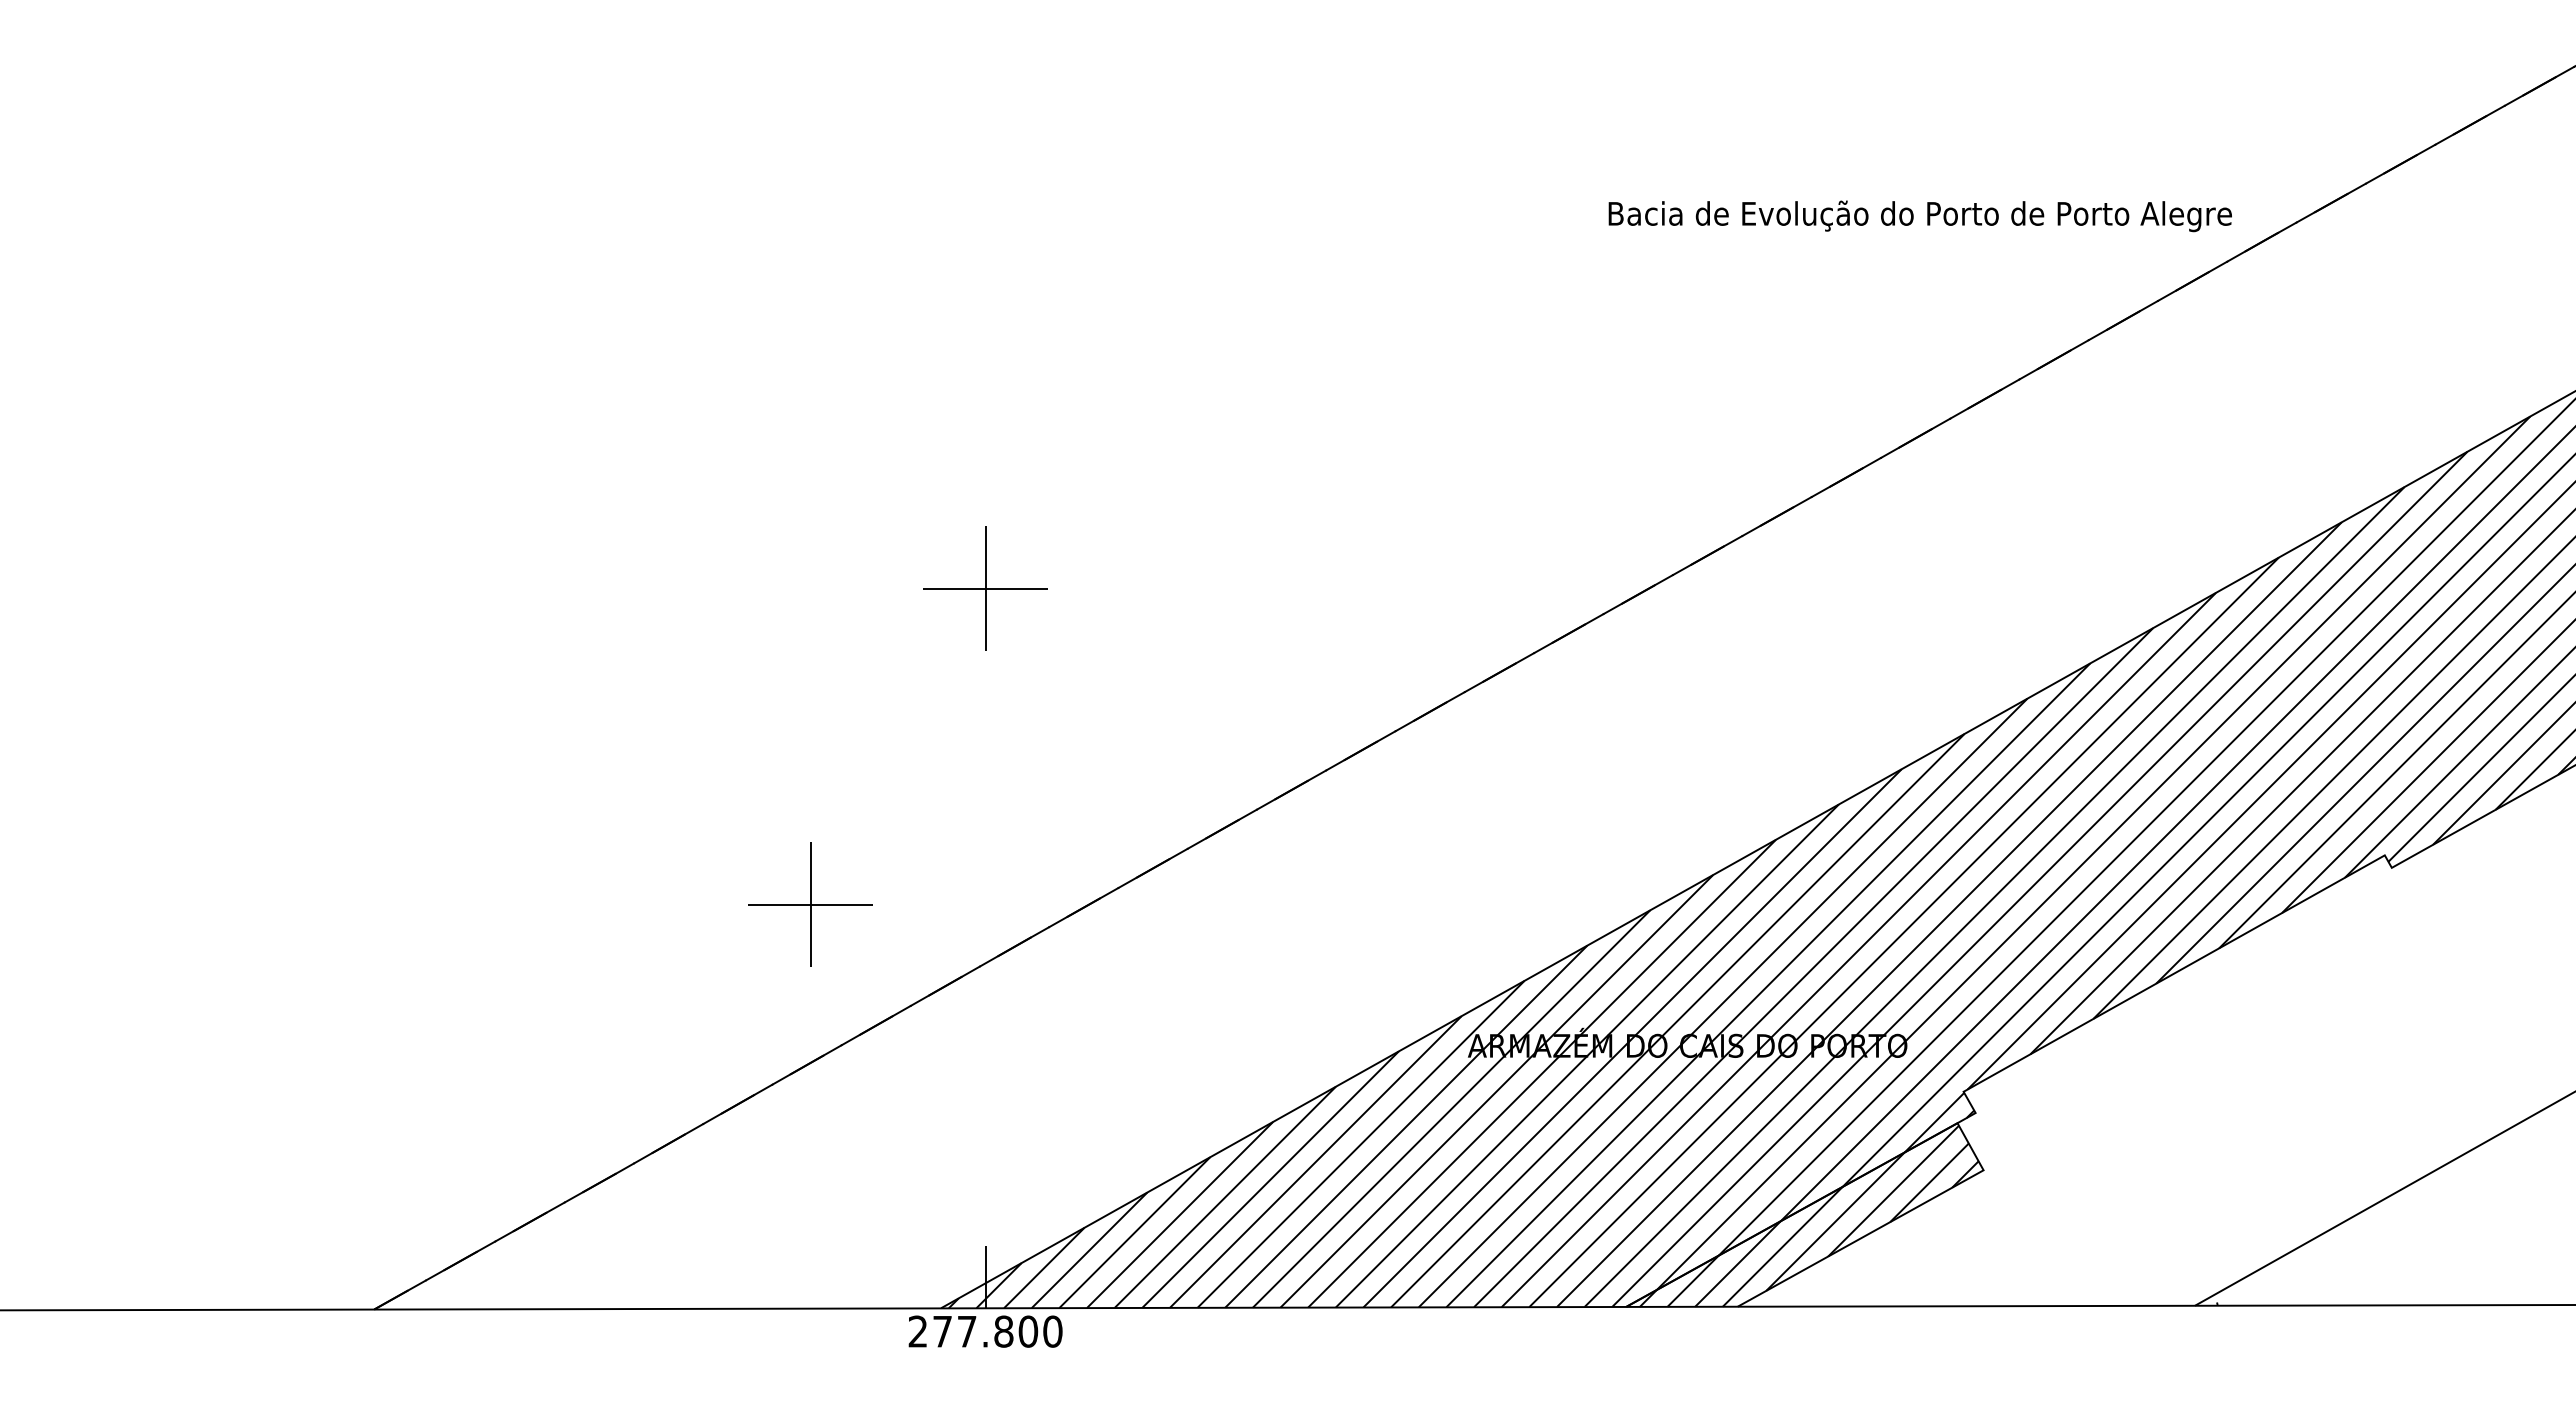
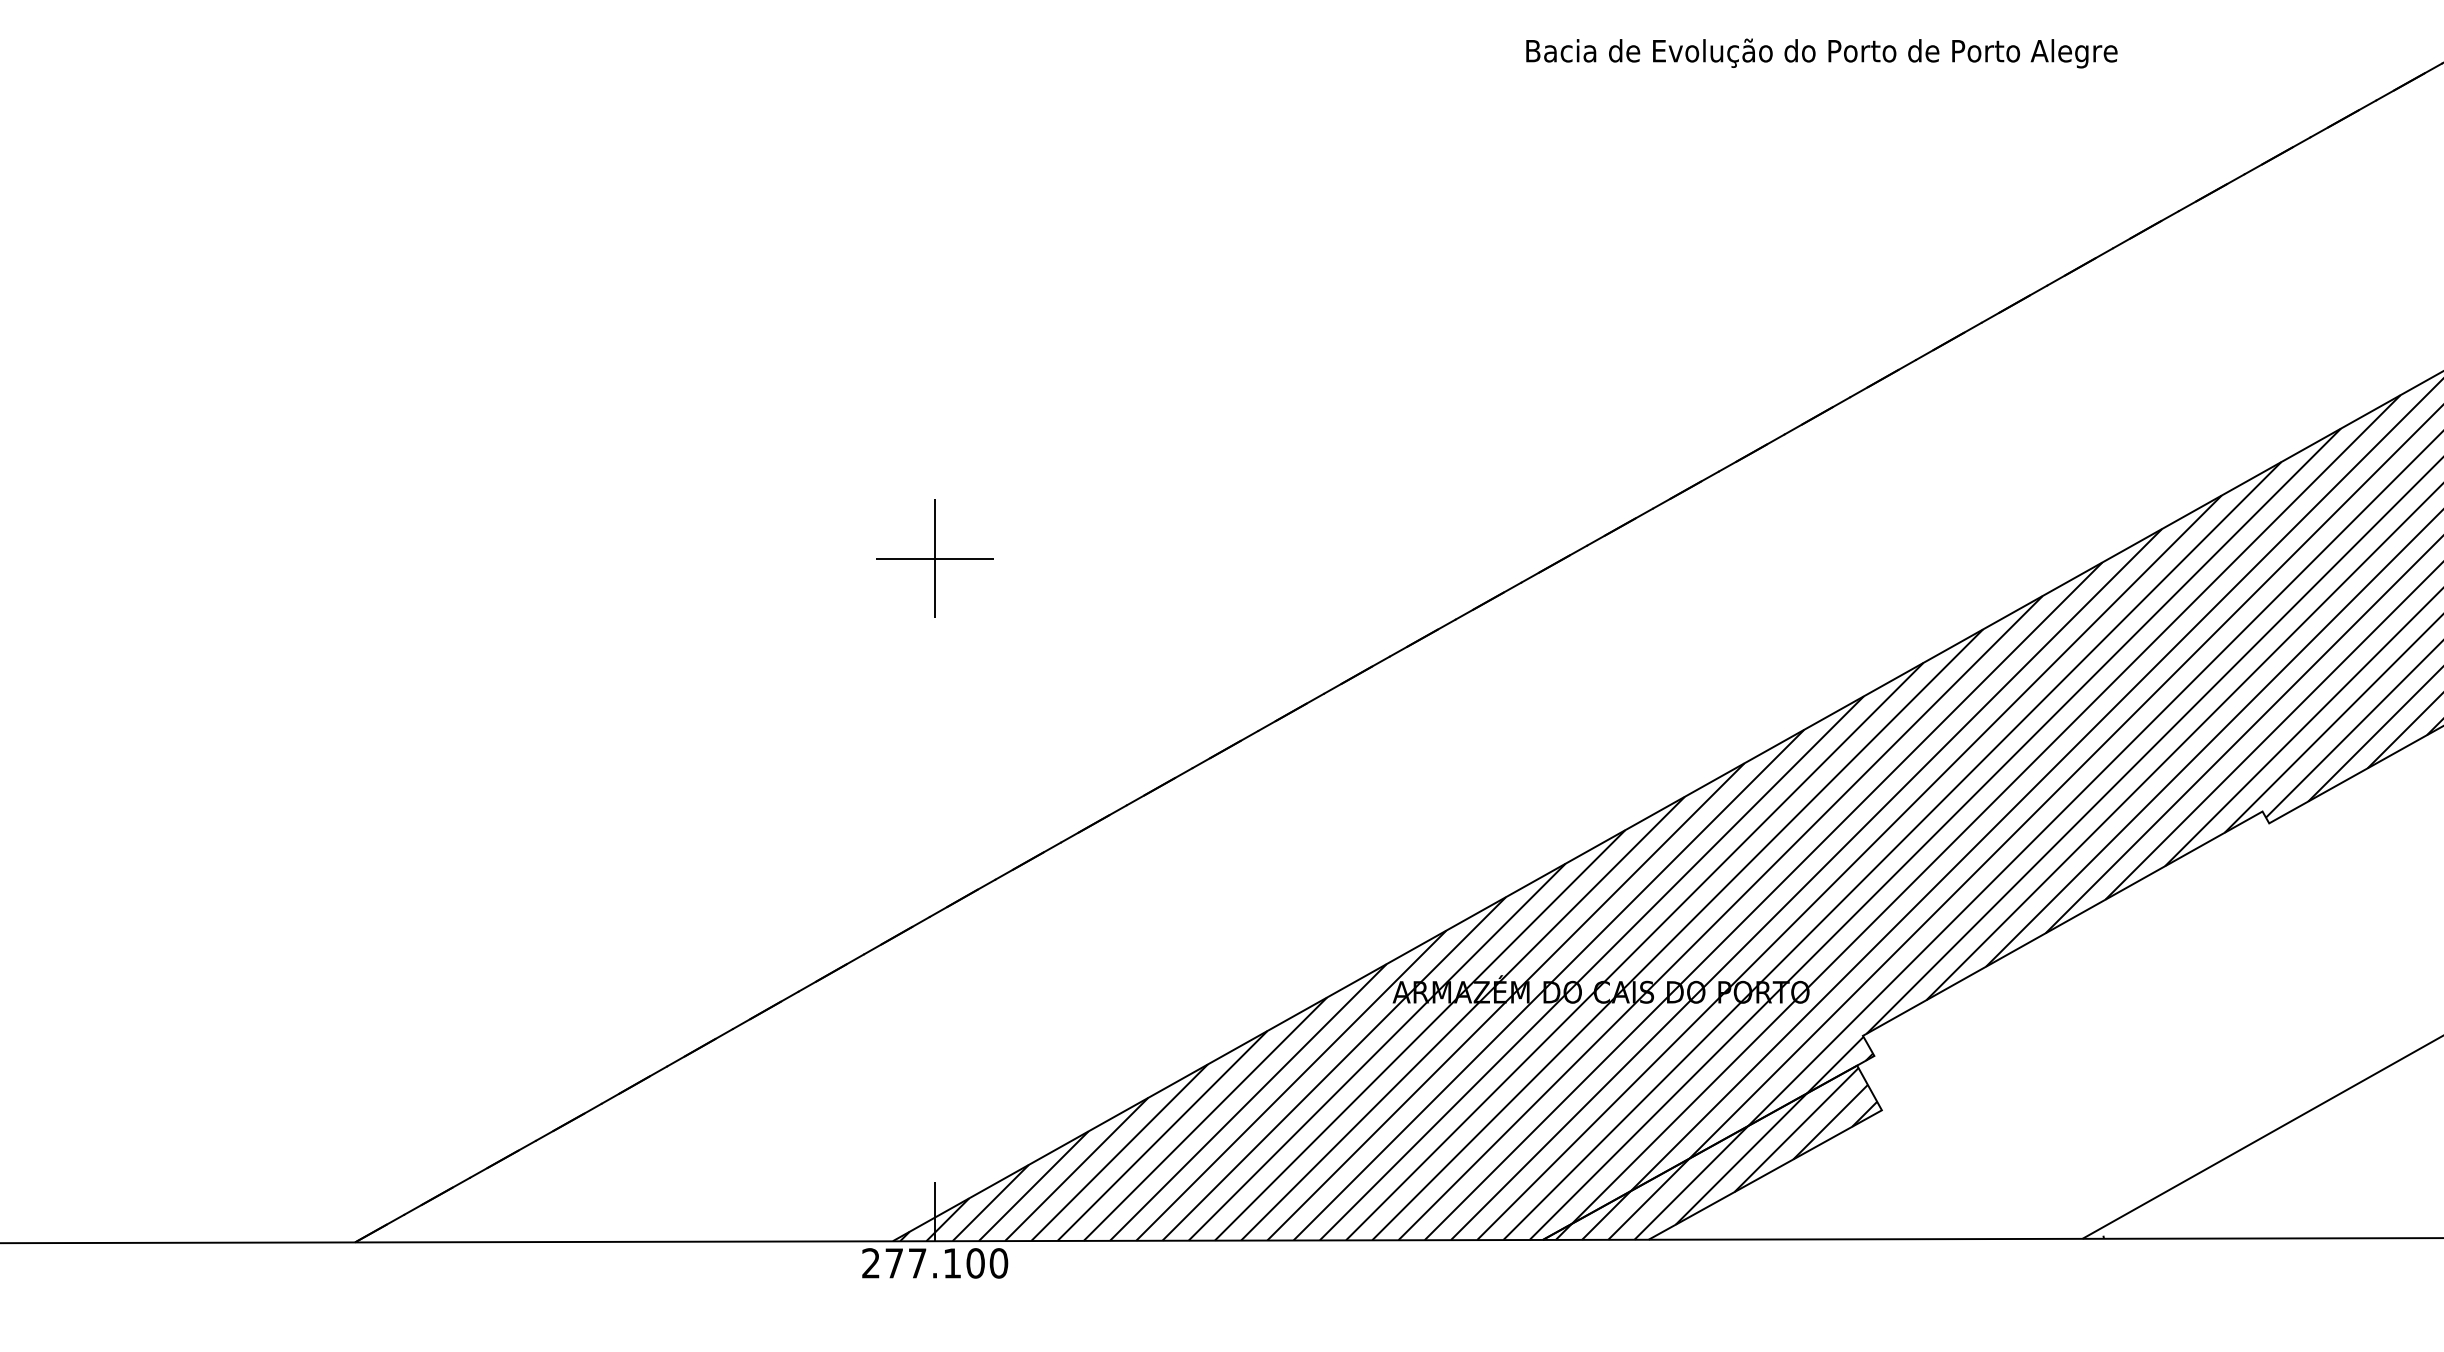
text: (1919, 216) -> (1821, 53), moved
part: (810, 904) -> (768, 858), removed
text: (1003, 1331) -> (952, 1263), 277.800 -> 277.100

